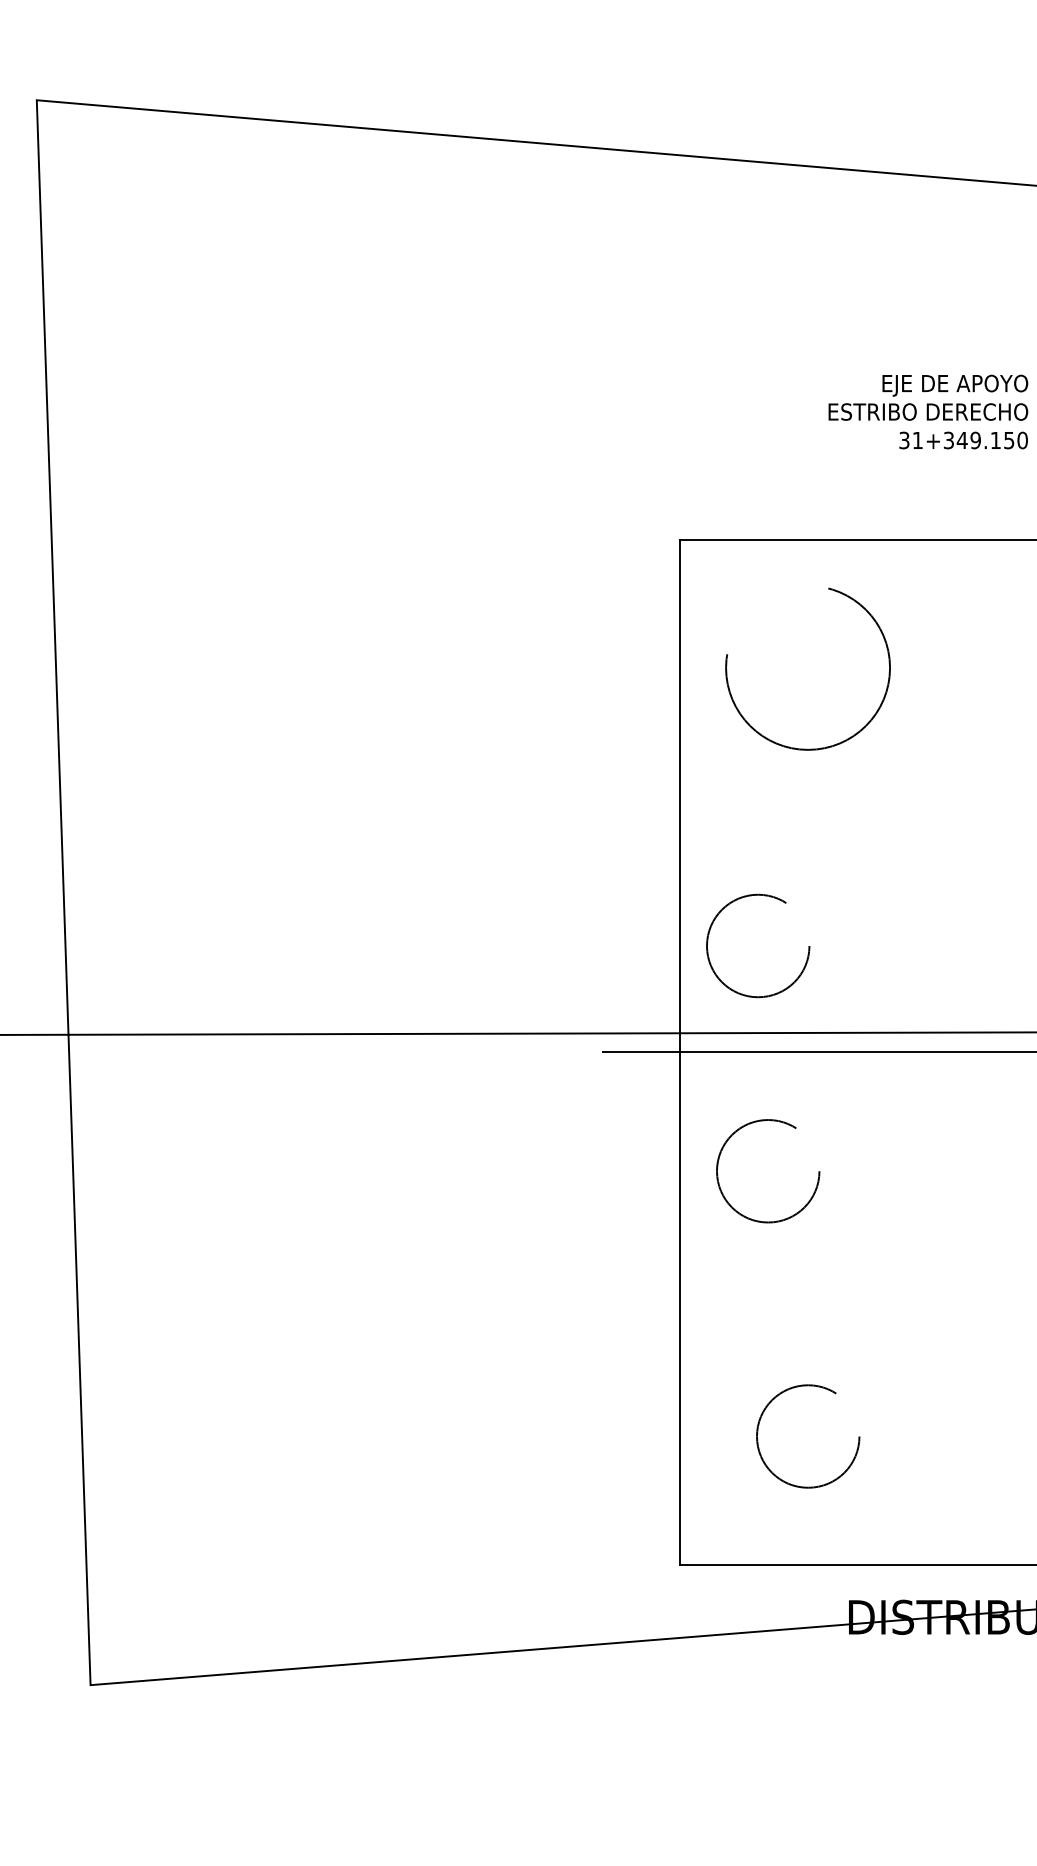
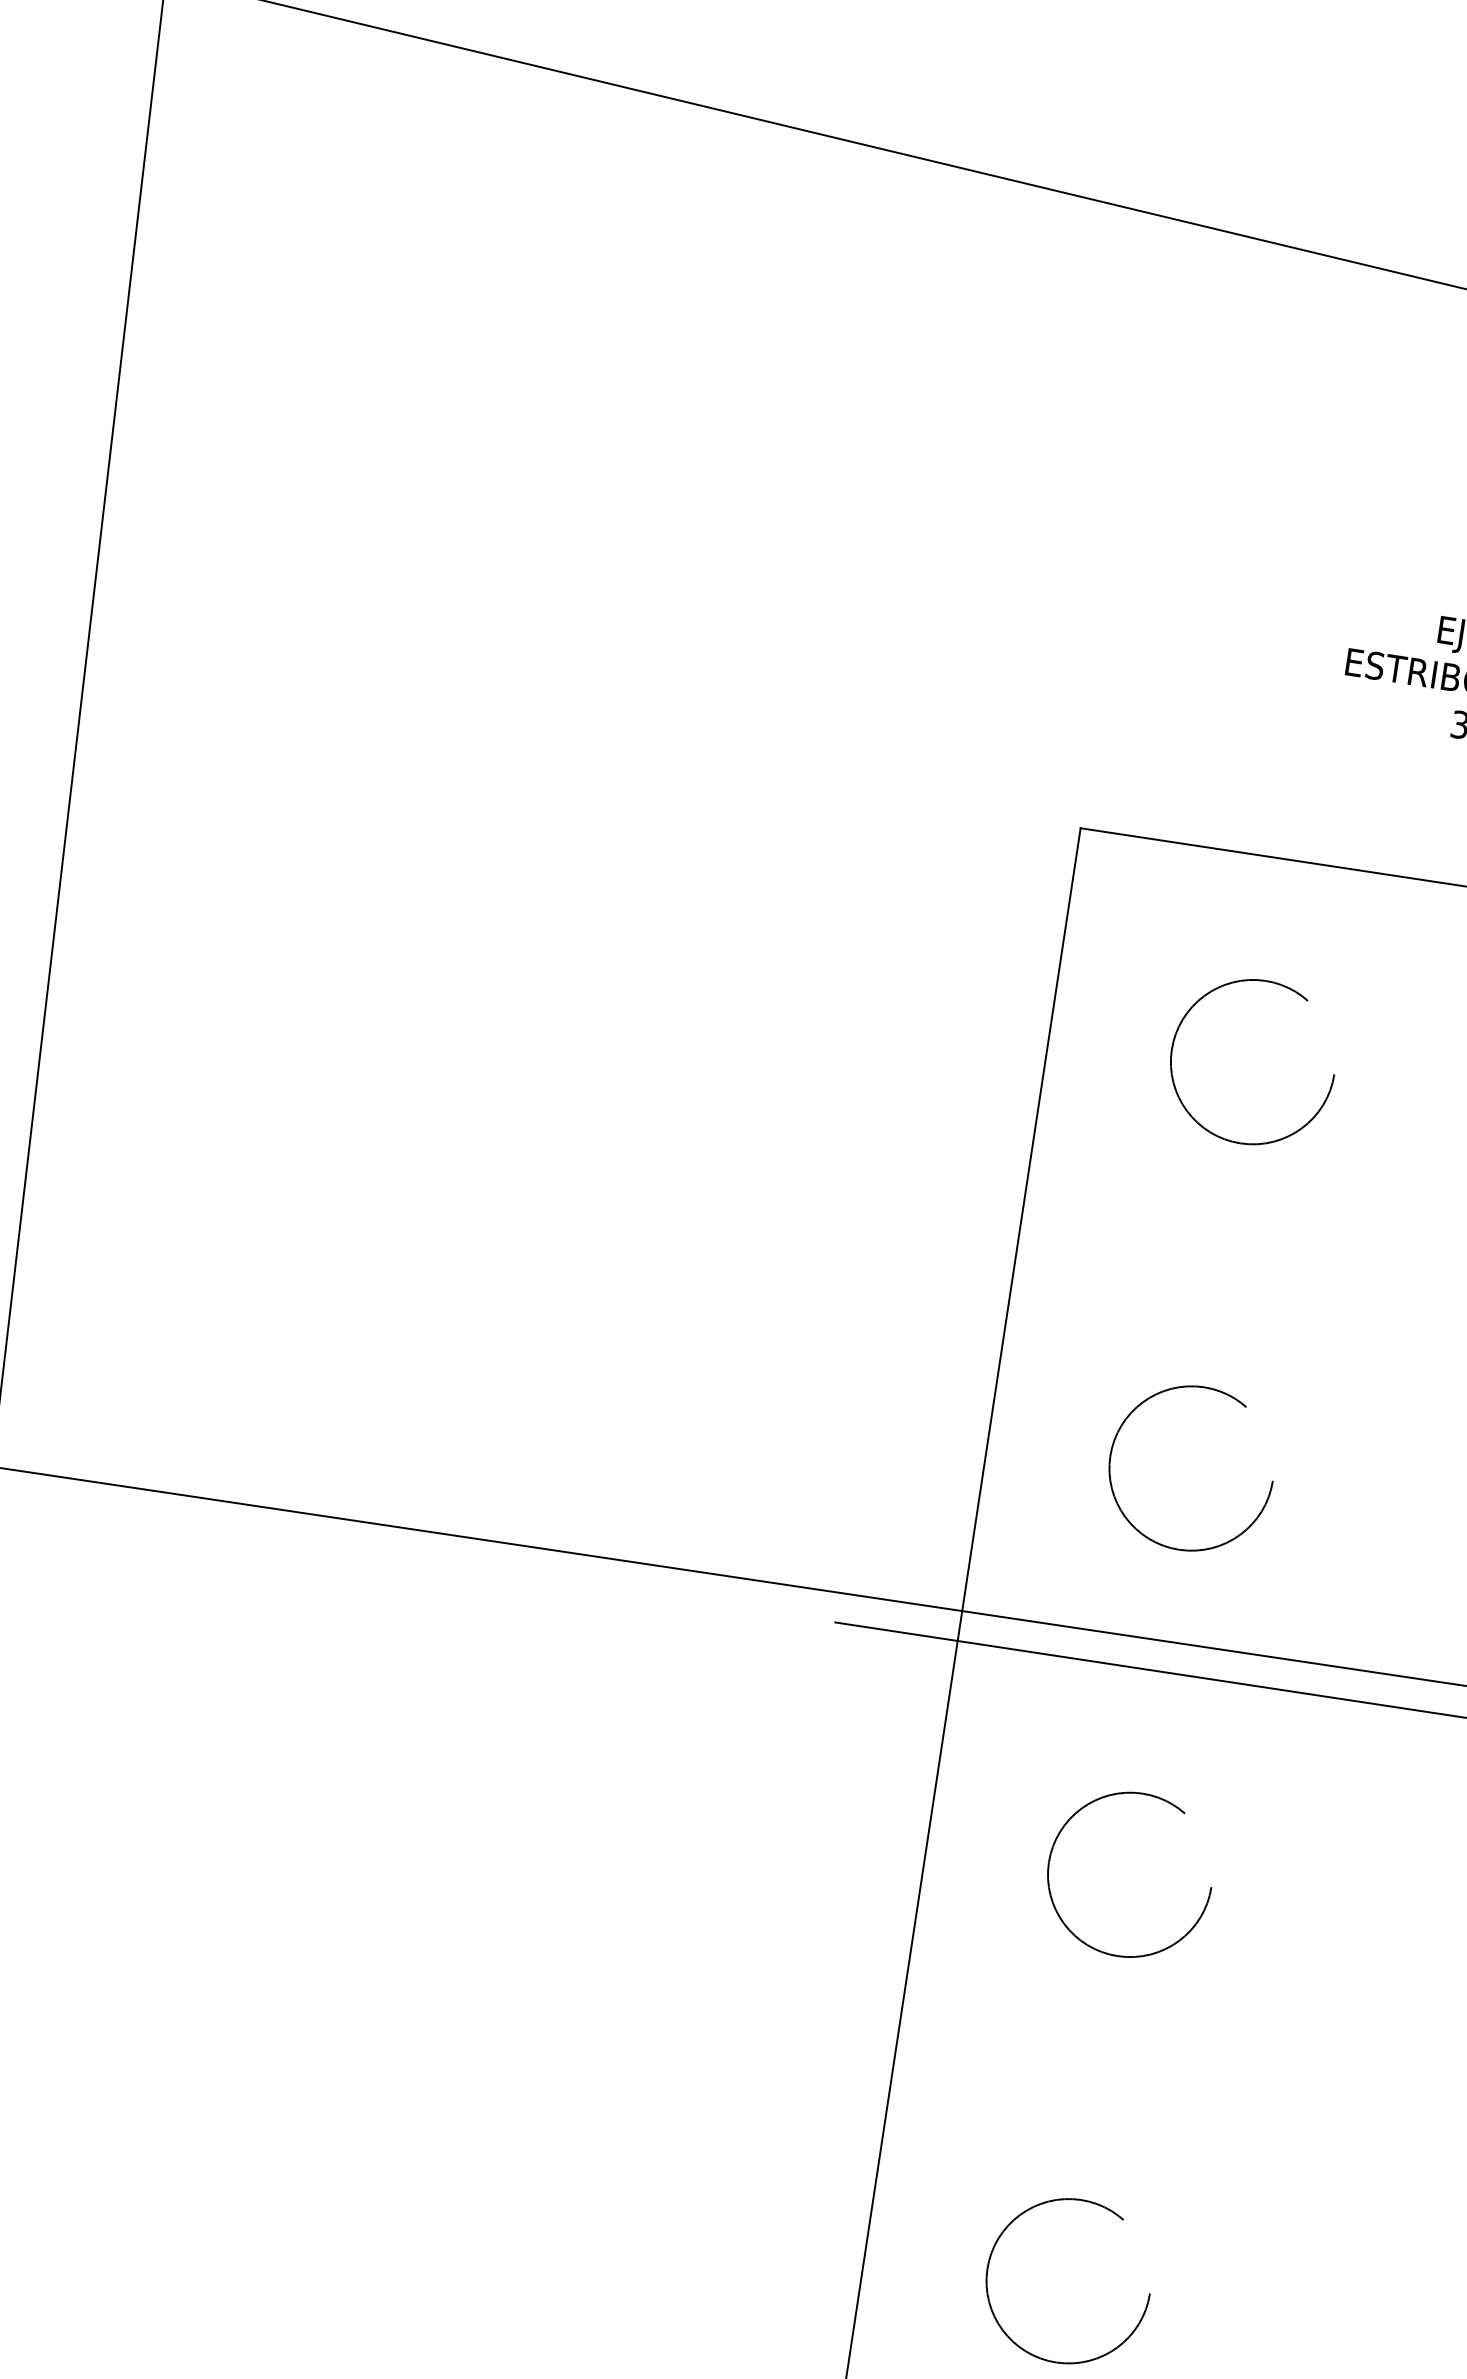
circle: (808, 667) -> (1253, 1061), size x0.62
circle: (758, 945) -> (1192, 1467), moved
circle: (768, 1171) -> (1130, 1875), moved

